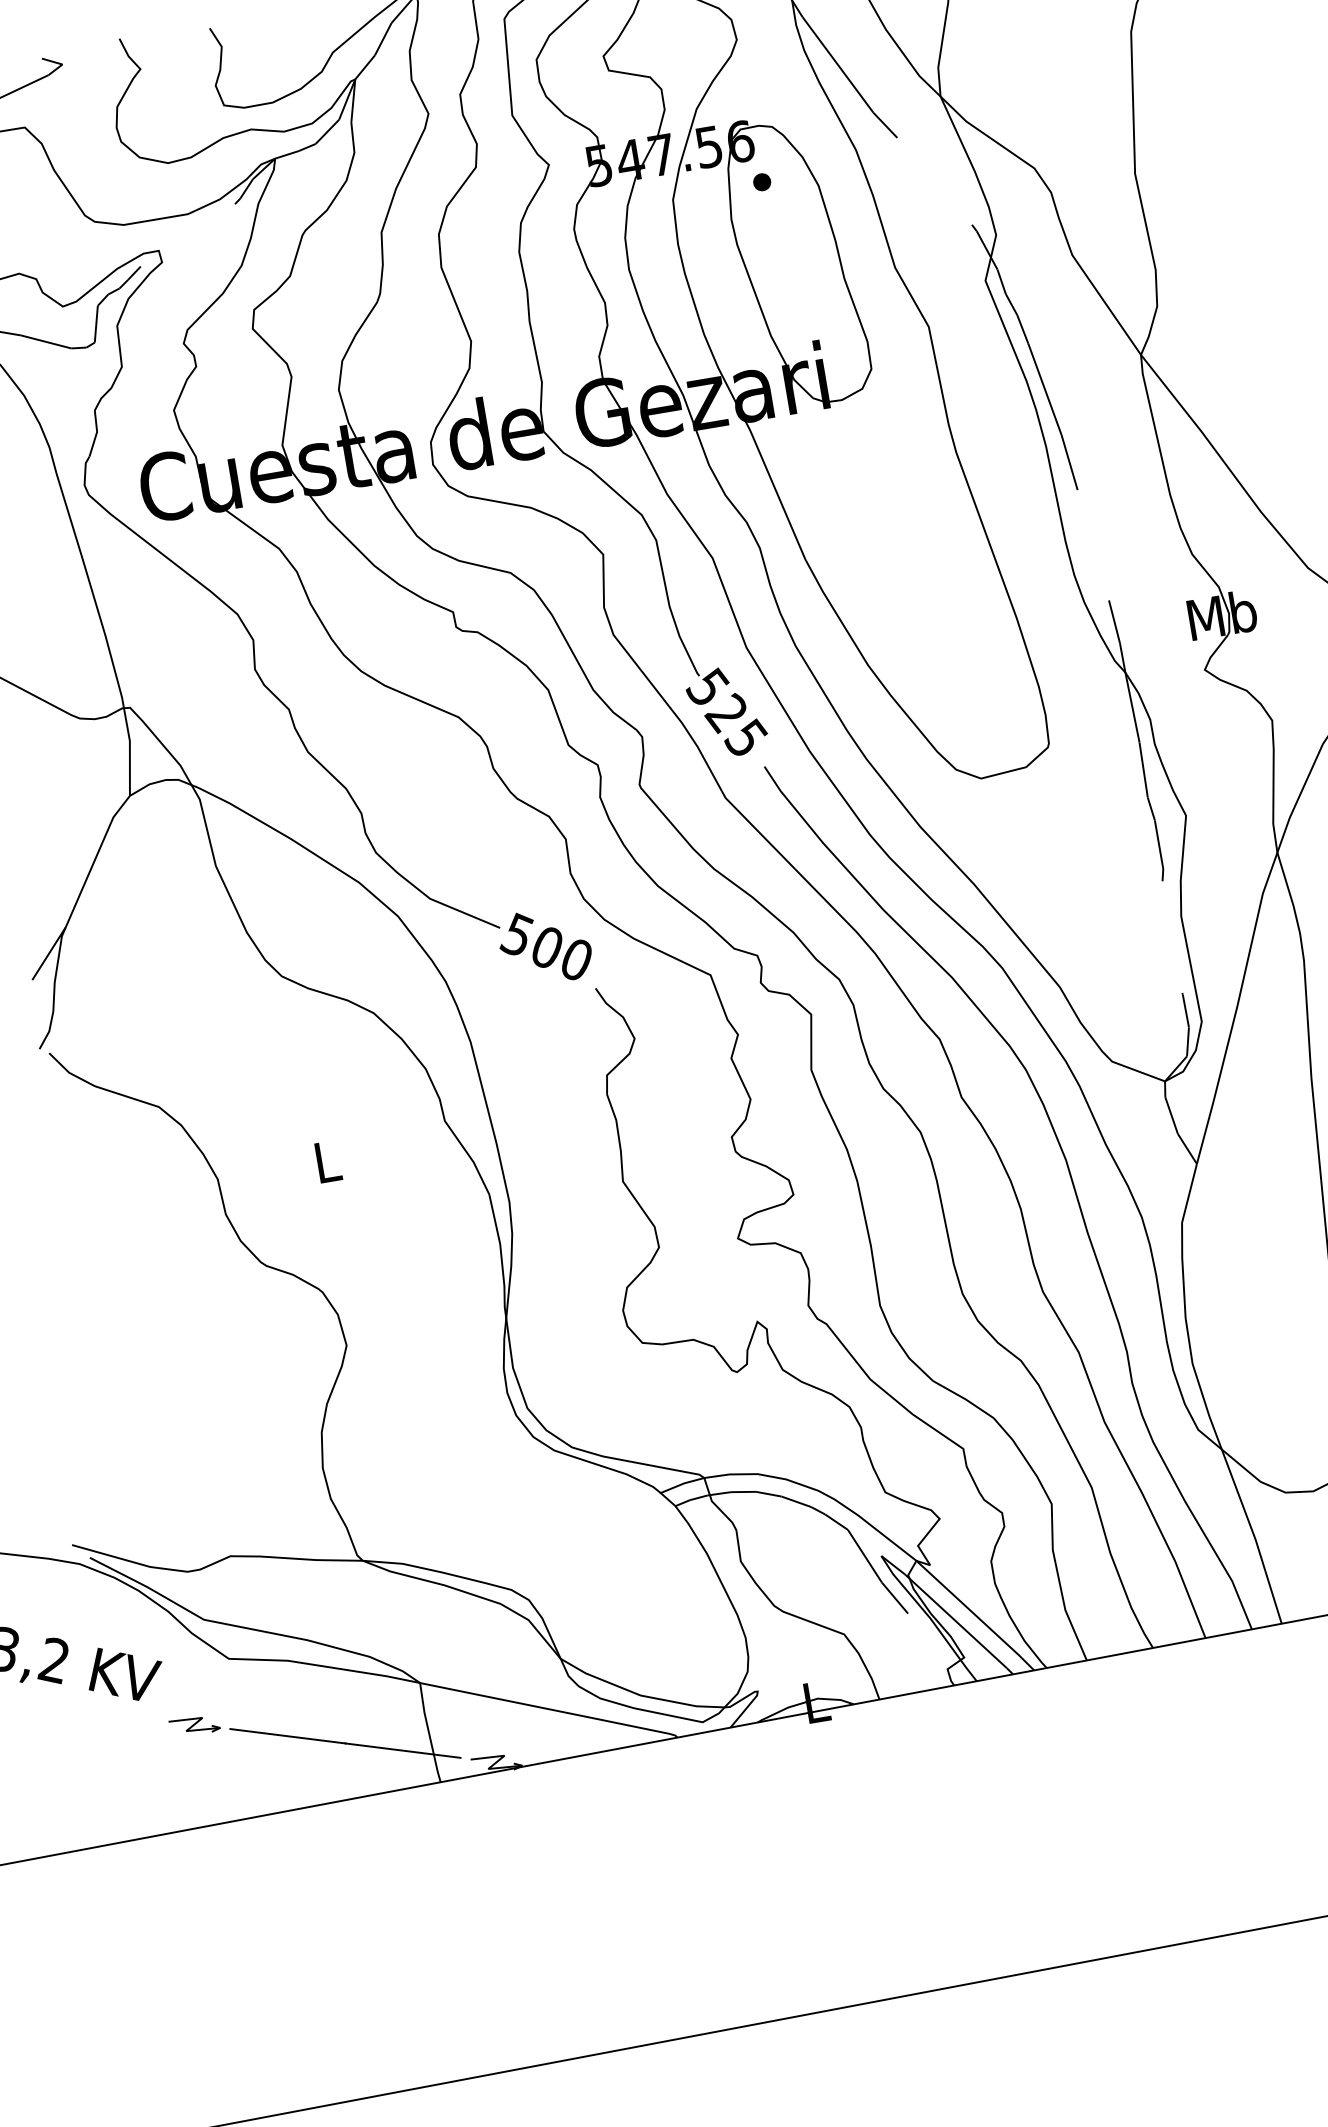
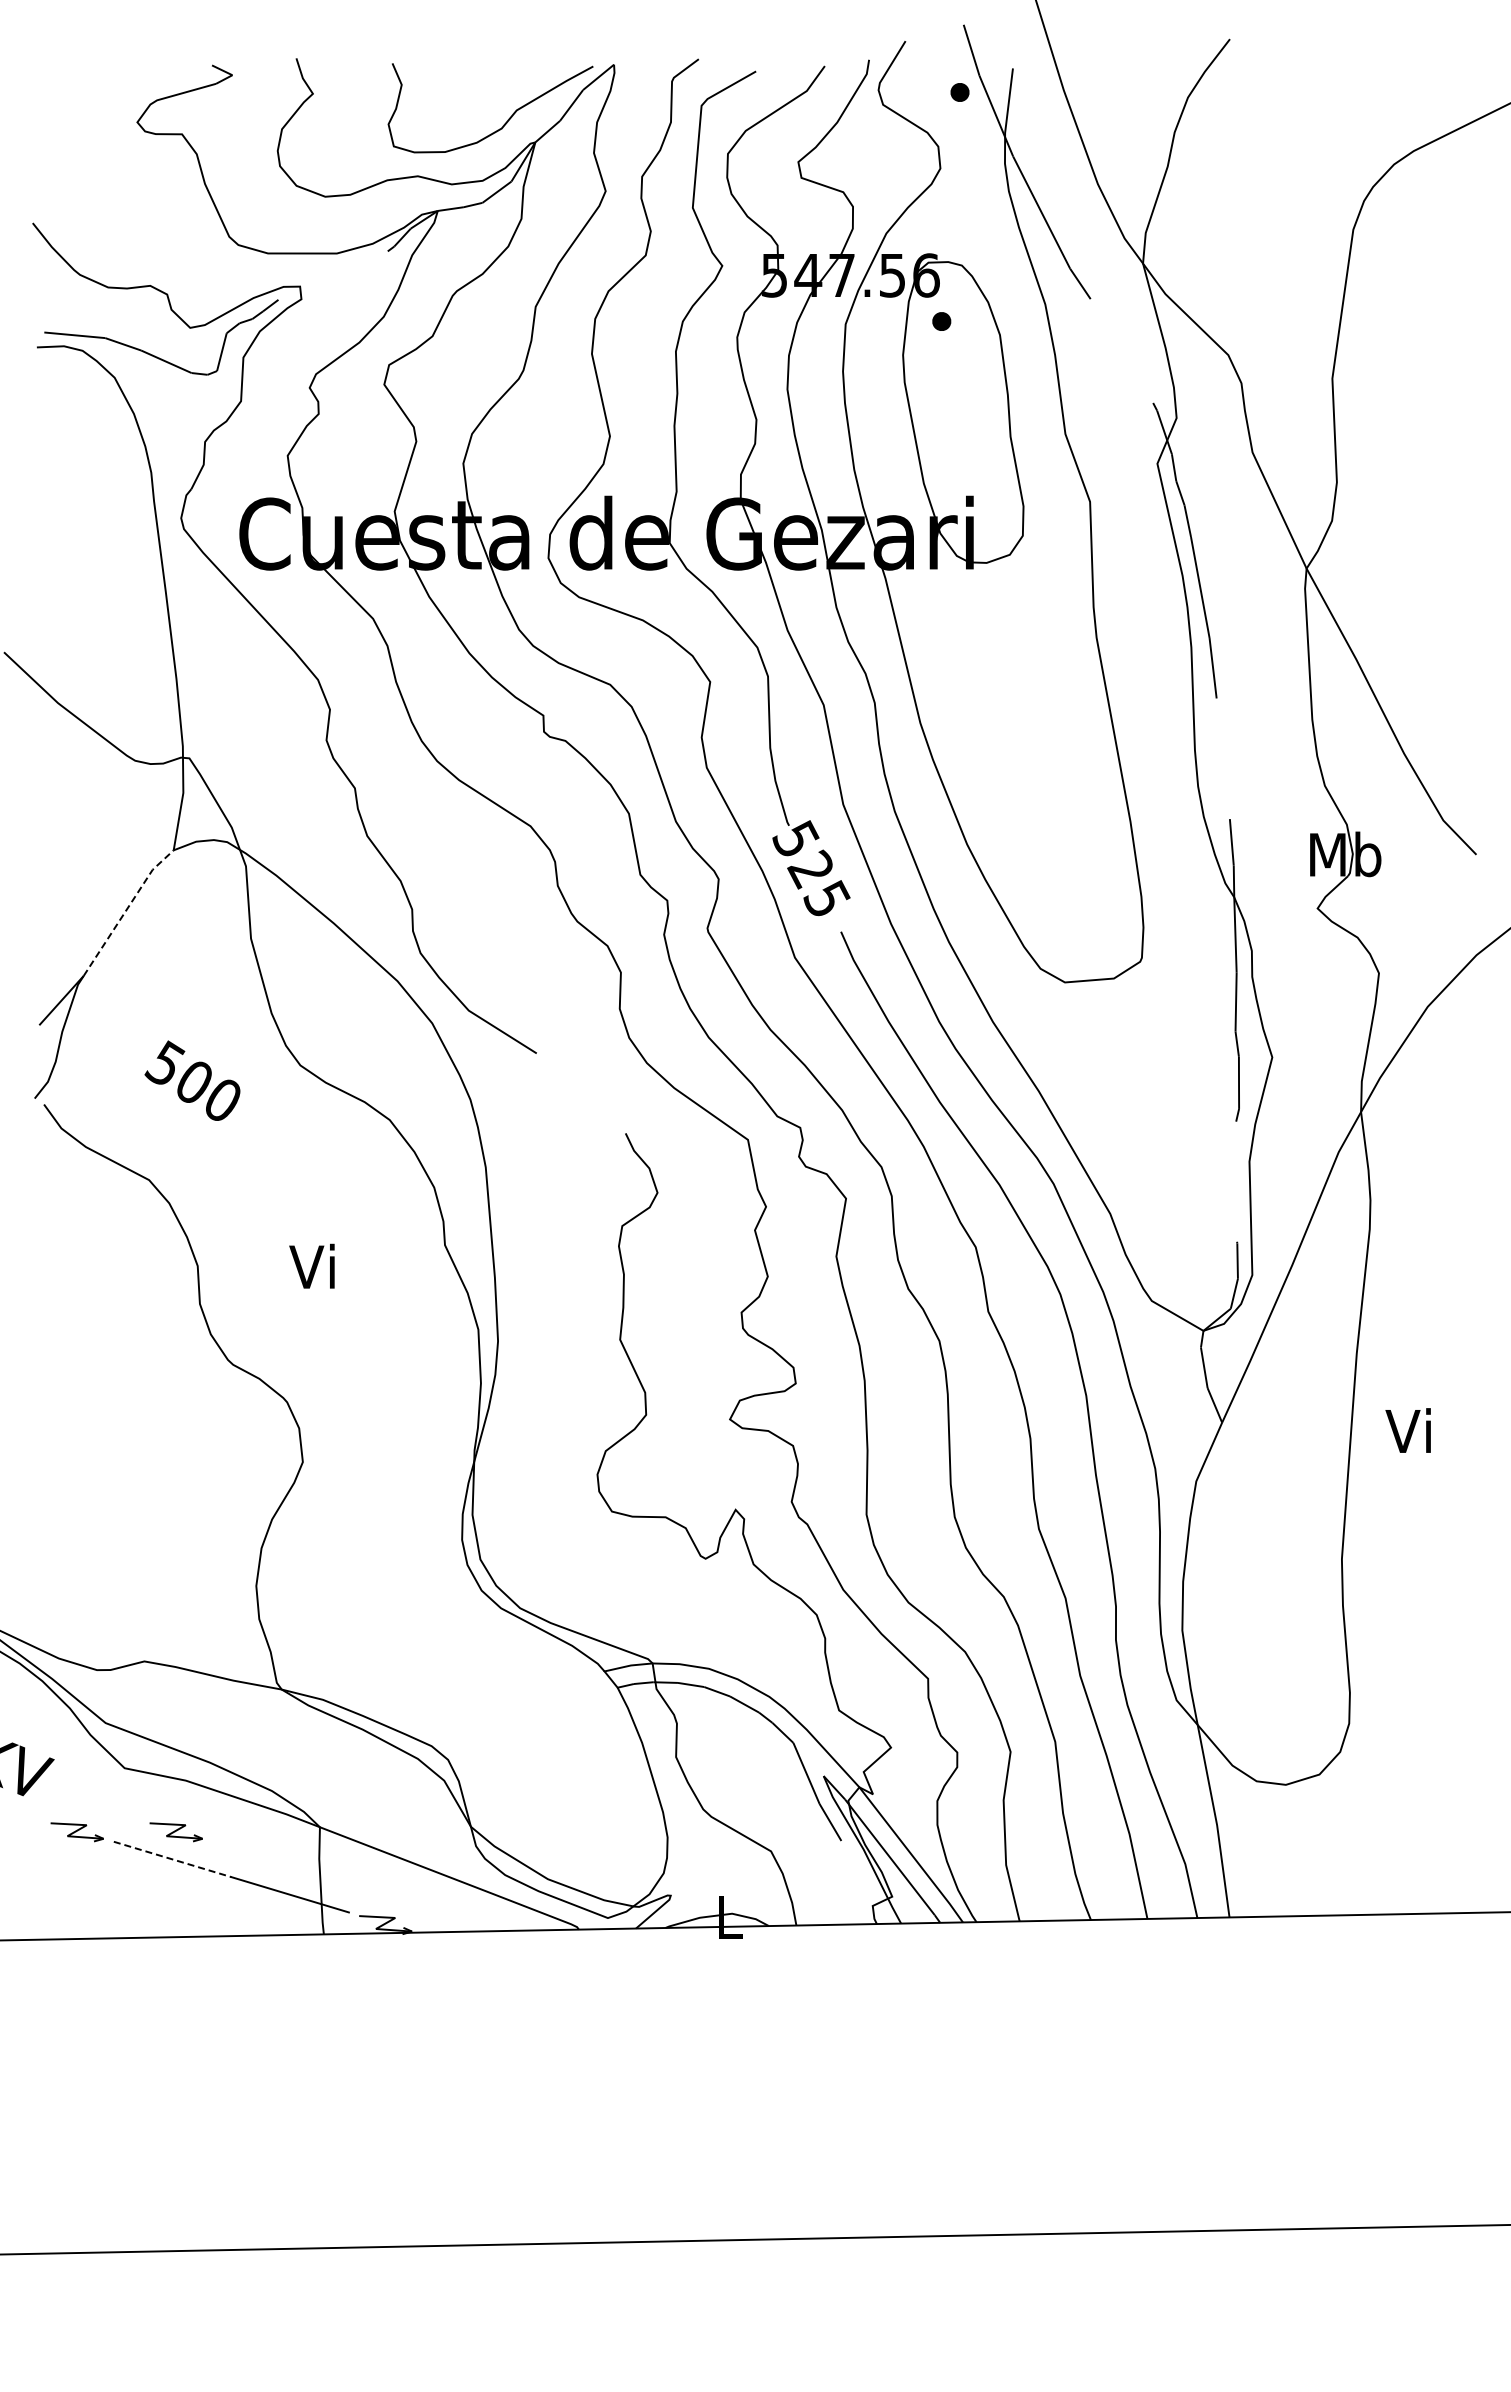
line: (95, 858) -> (126, 909), solid -> dashed
text: (545, 946) -> (192, 1080), moved
text: (323, 1161) -> (311, 1265), L -> Vi
part: (286, 1710) -> (175, 1832), added
line: (288, 1736) -> (173, 1859), solid -> dashed

